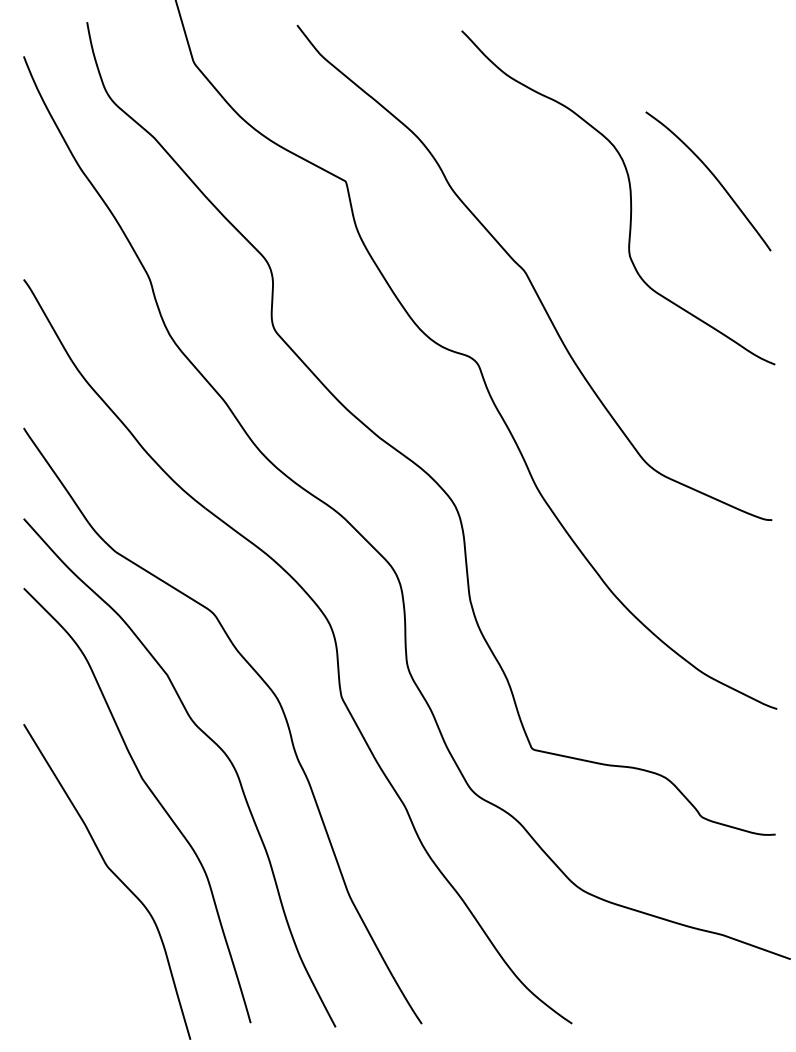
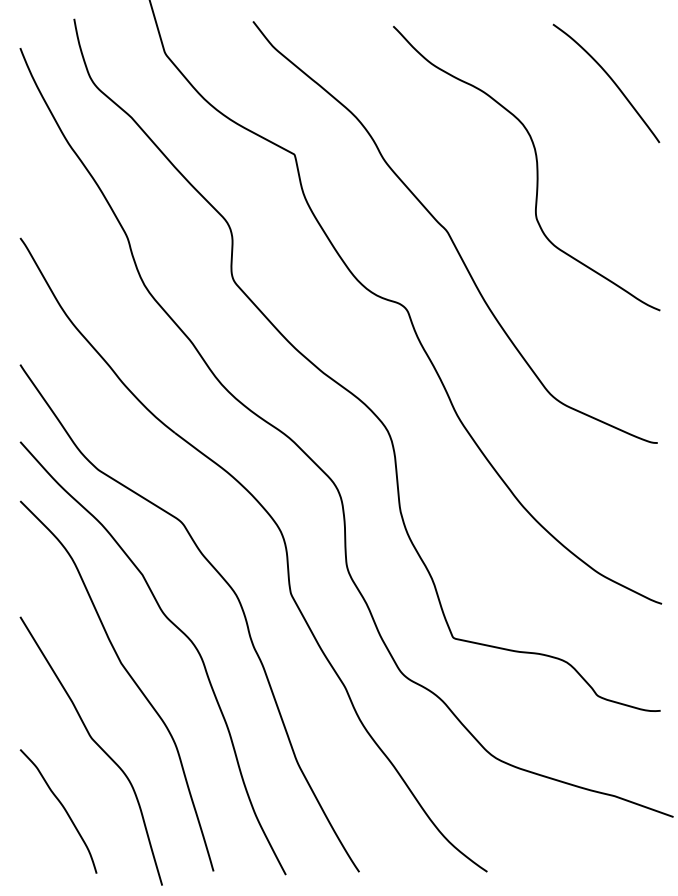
curve: (712, 175) -> (609, 78), moved
curve: (73, 948) -> (62, 807), added

